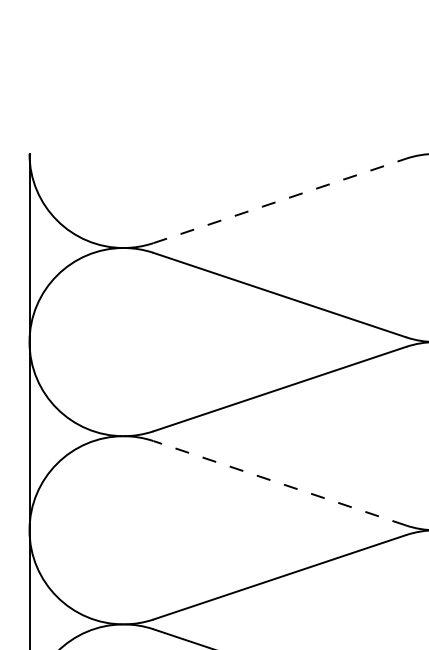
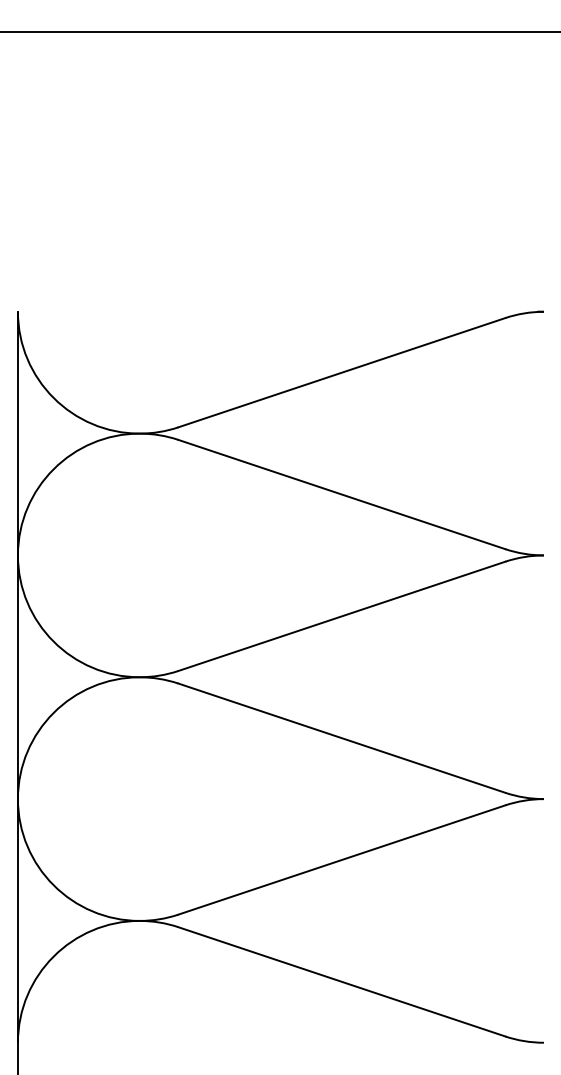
line: (280, 200) -> (342, 372), dashed -> solid
line: (279, 483) -> (341, 738), dashed -> solid

